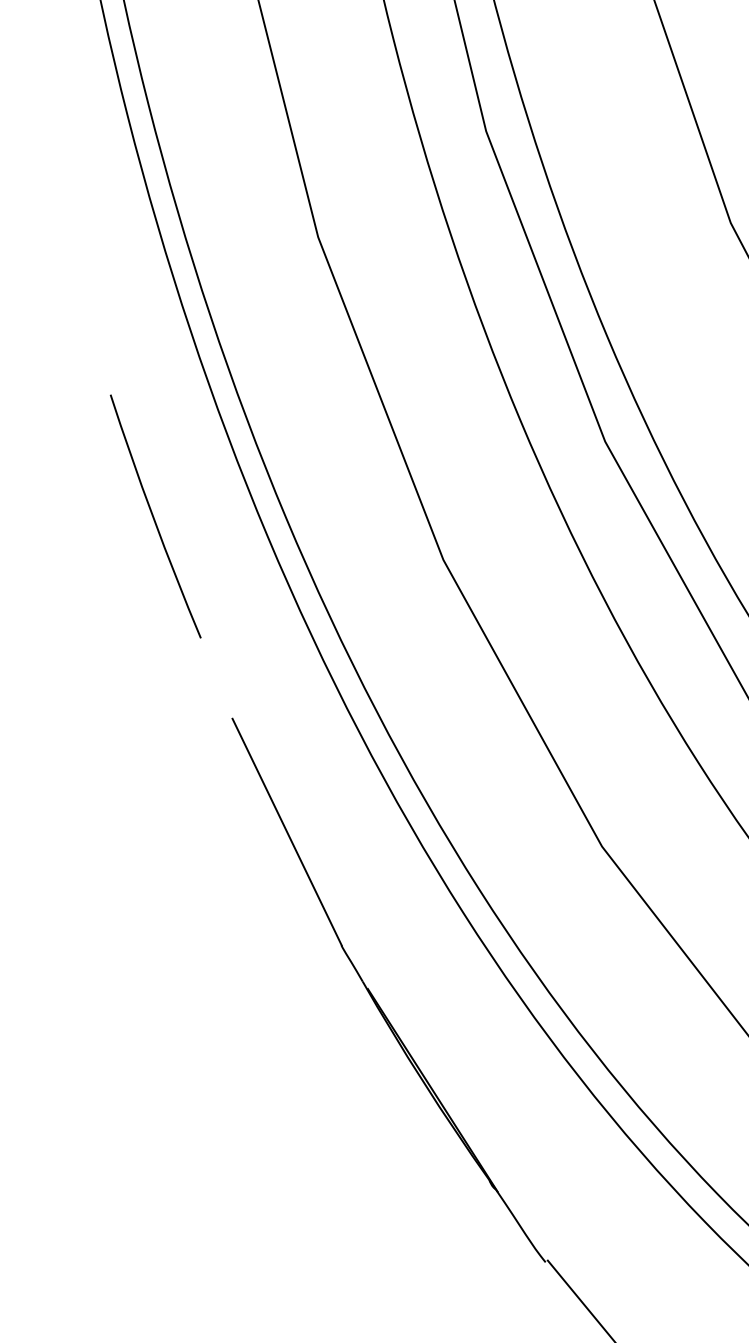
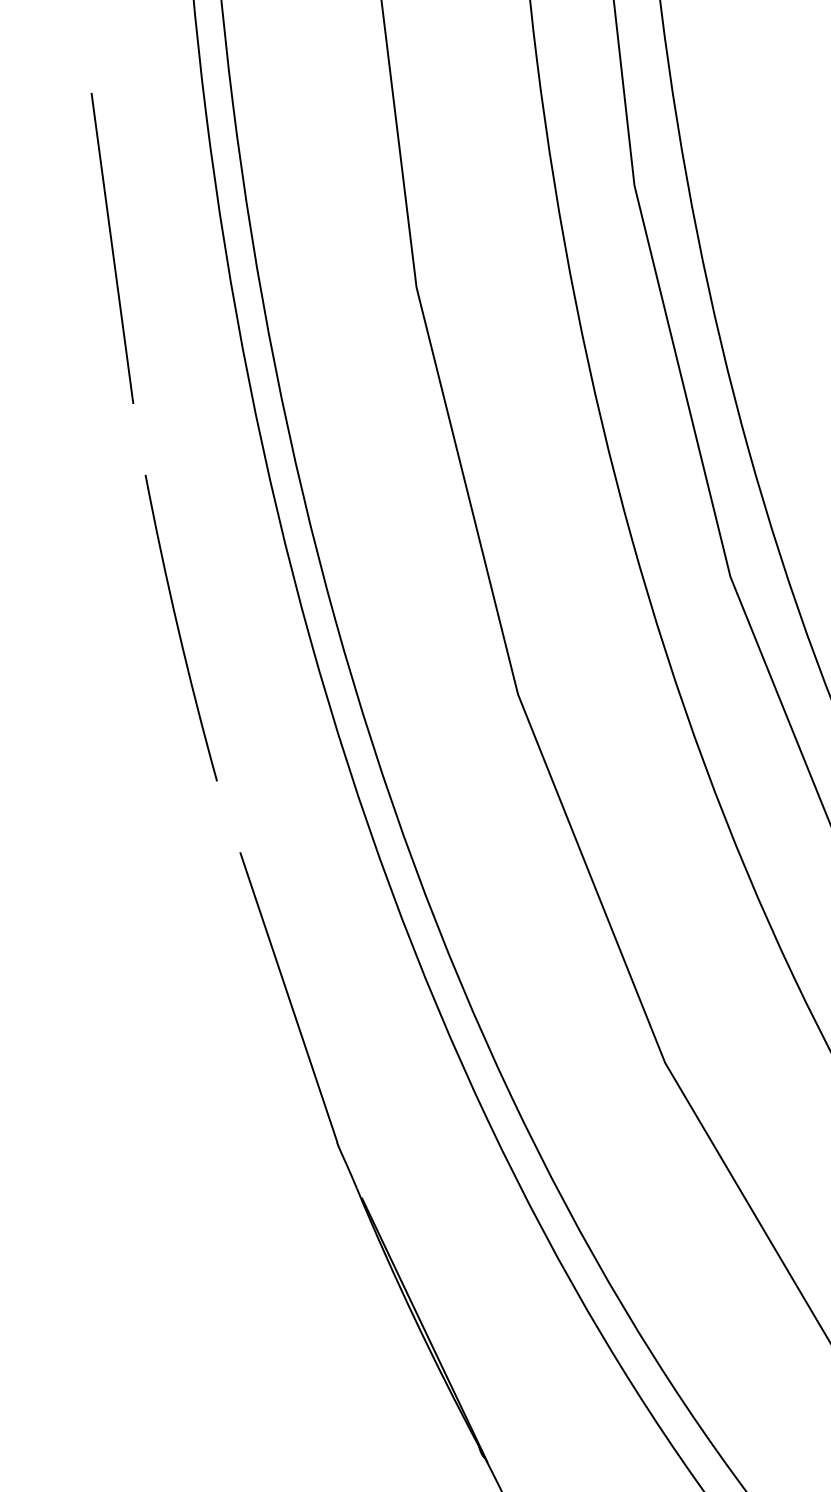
line: (65, 236) -> (112, 248), added
arc: (154, 517) -> (179, 629), moved

